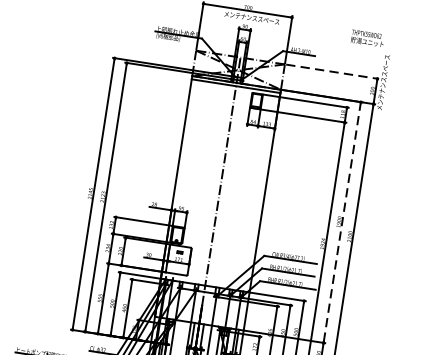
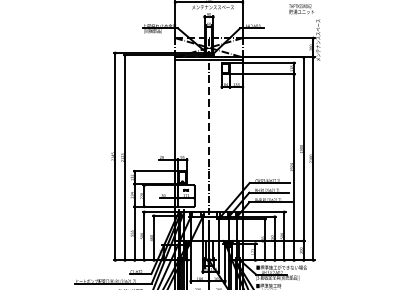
line: (332, 72) -> (279, 38), dashed -> solid
line: (341, 222) -> (303, 149), dashed -> solid

